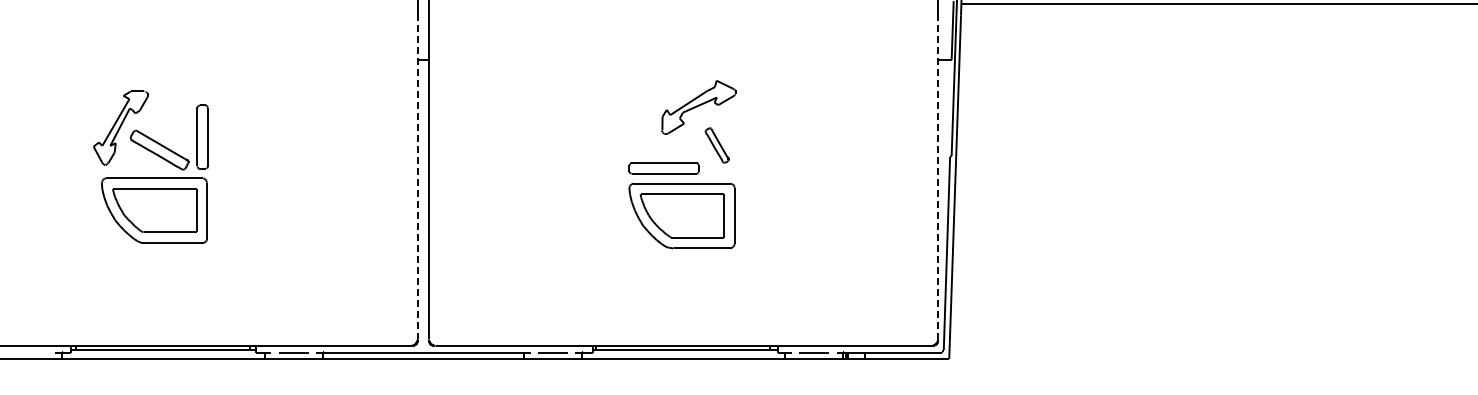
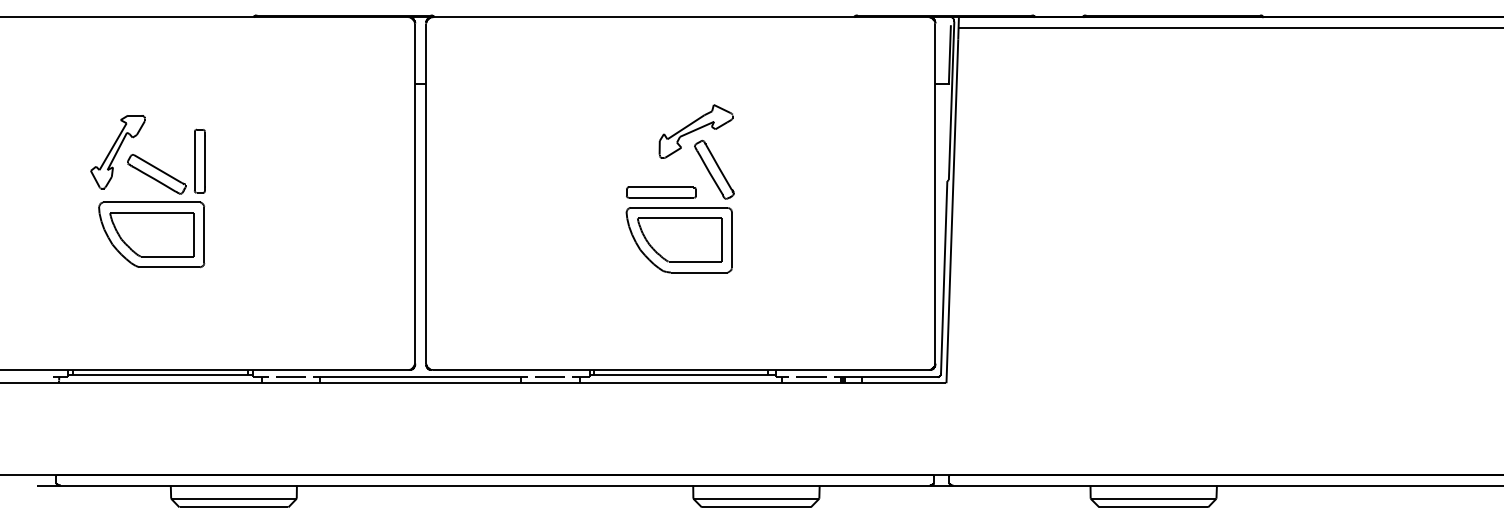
part: (717, 145) -> (714, 169), size x1.67
line: (418, 176) -> (415, 200), dashed -> solid
line: (938, 176) -> (935, 200), dashed -> solid

